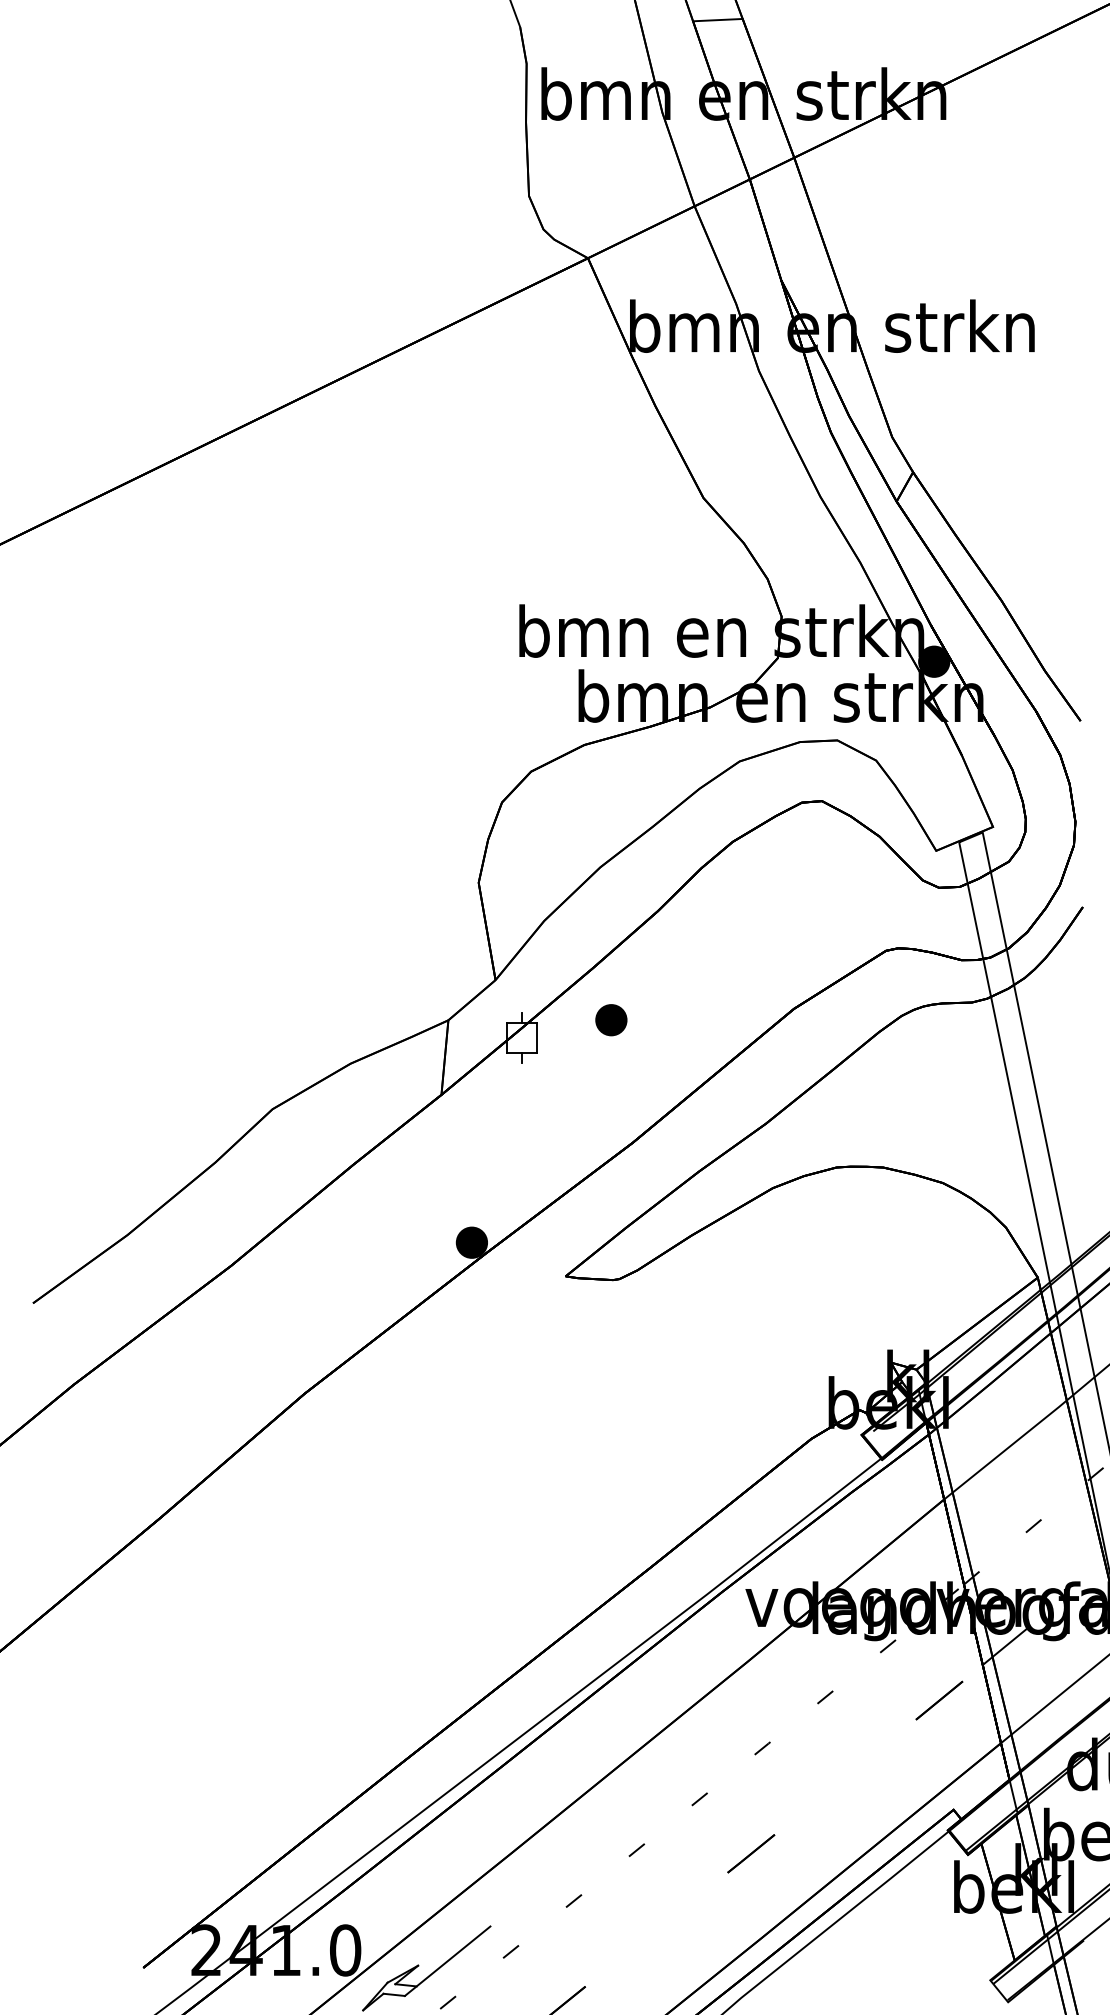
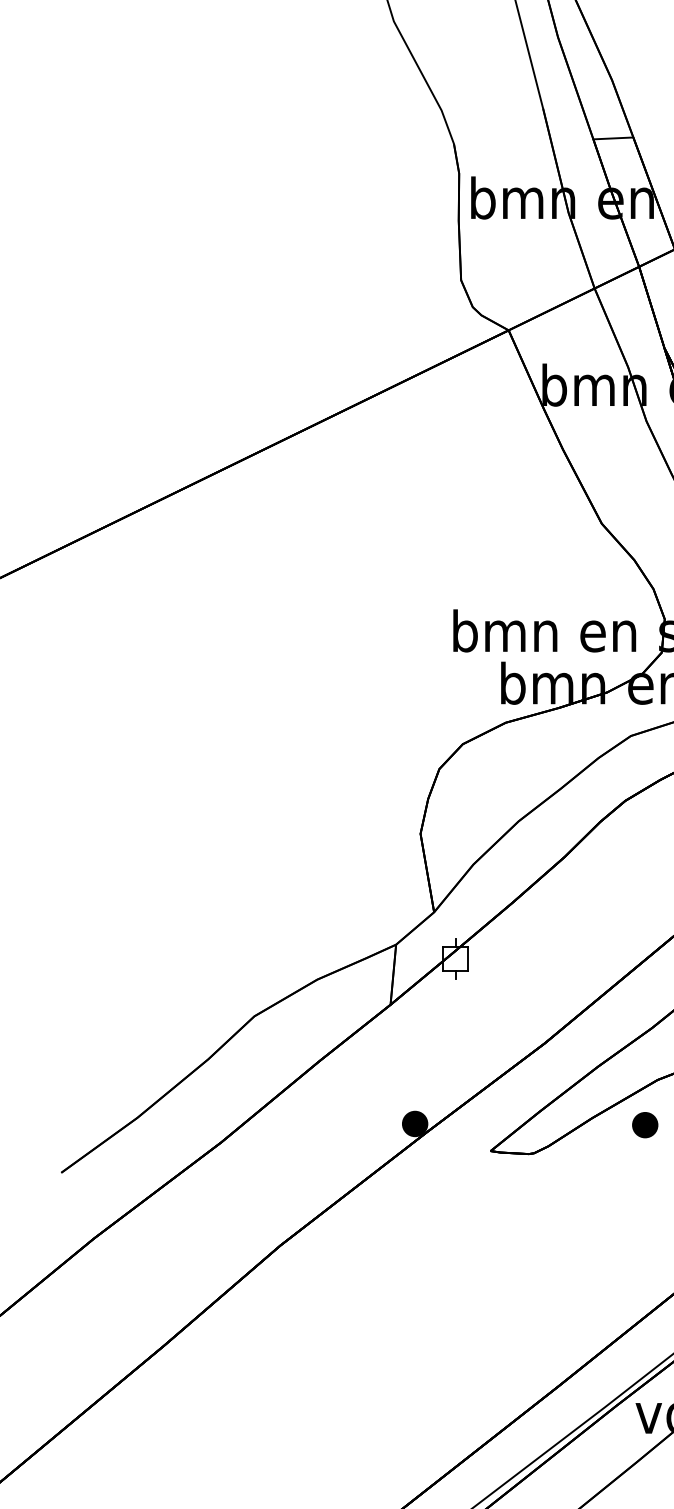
part: (611, 1020) -> (645, 1125), moved

